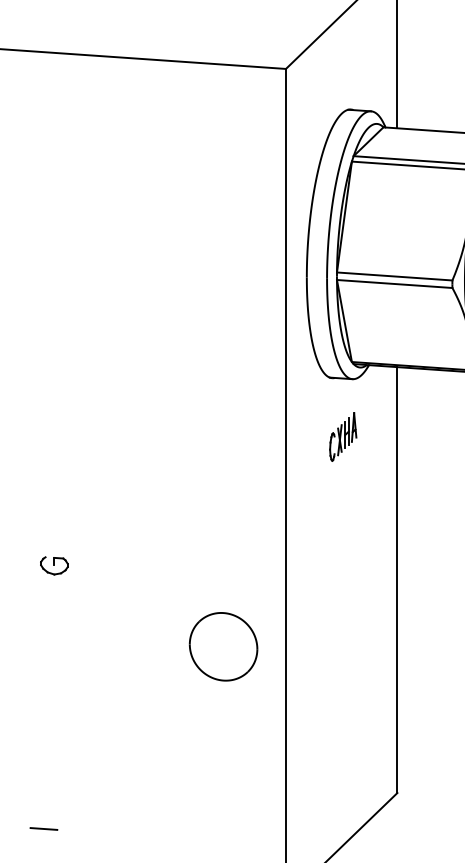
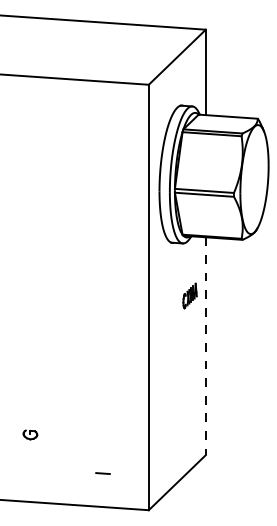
part: (342, 435) -> (189, 295), moved
part: (54, 564) -> (30, 434), moved
line: (396, 580) -> (205, 346), solid -> dashed
part: (222, 647) -> (116, 380), removed
line: (42, 828) -> (102, 473), moved

